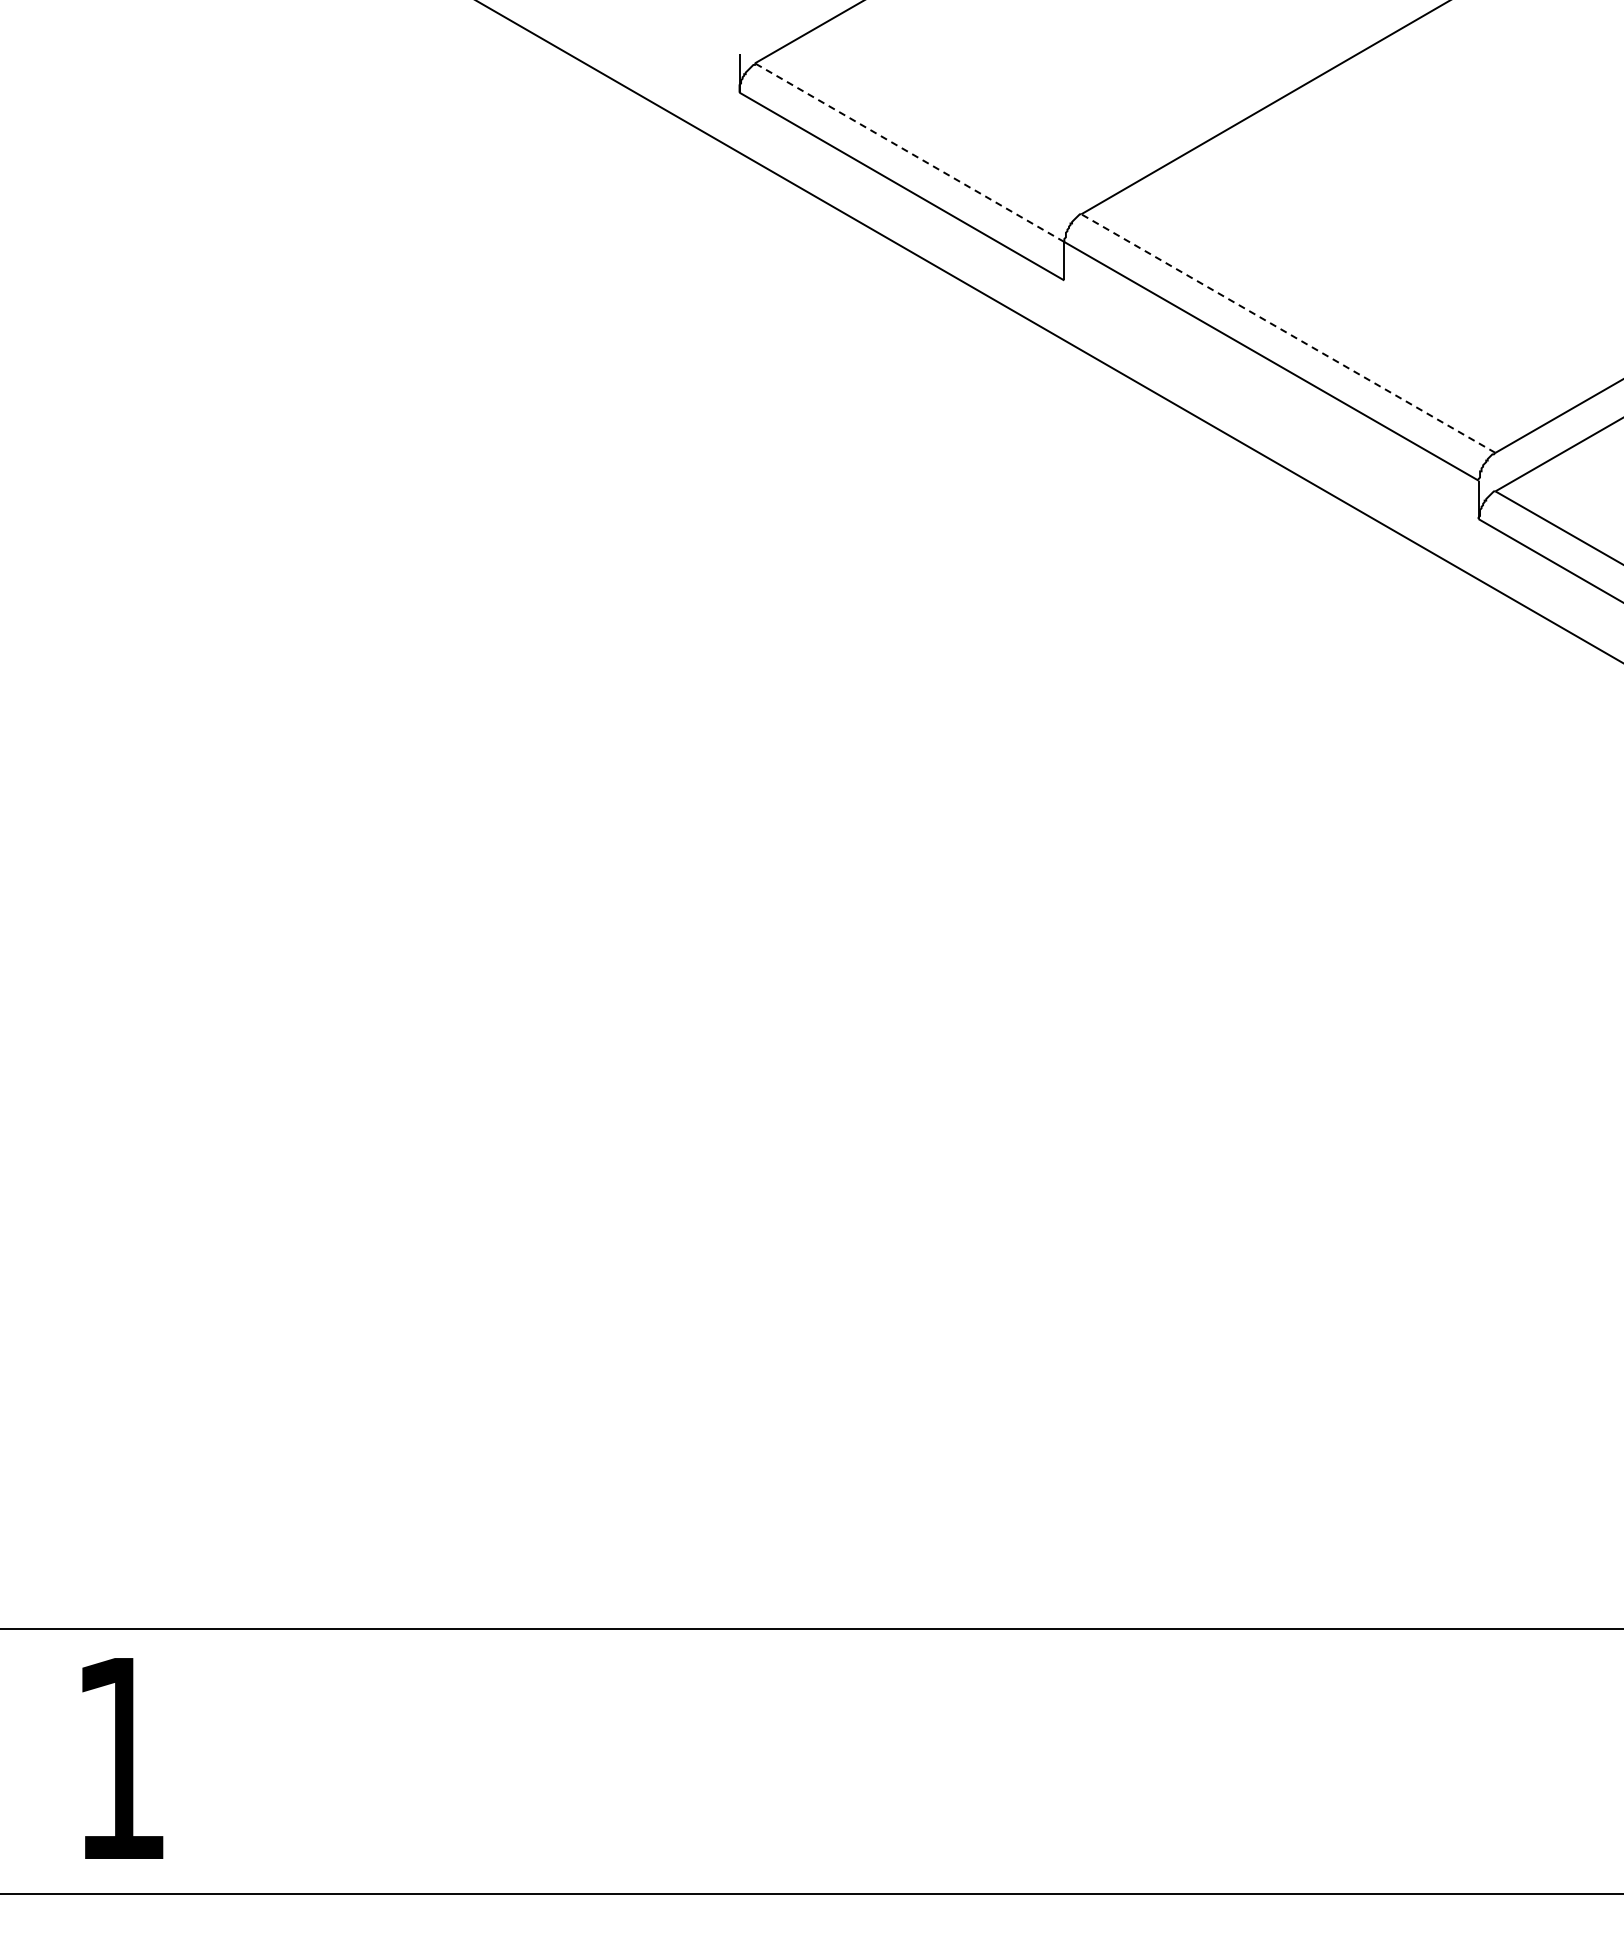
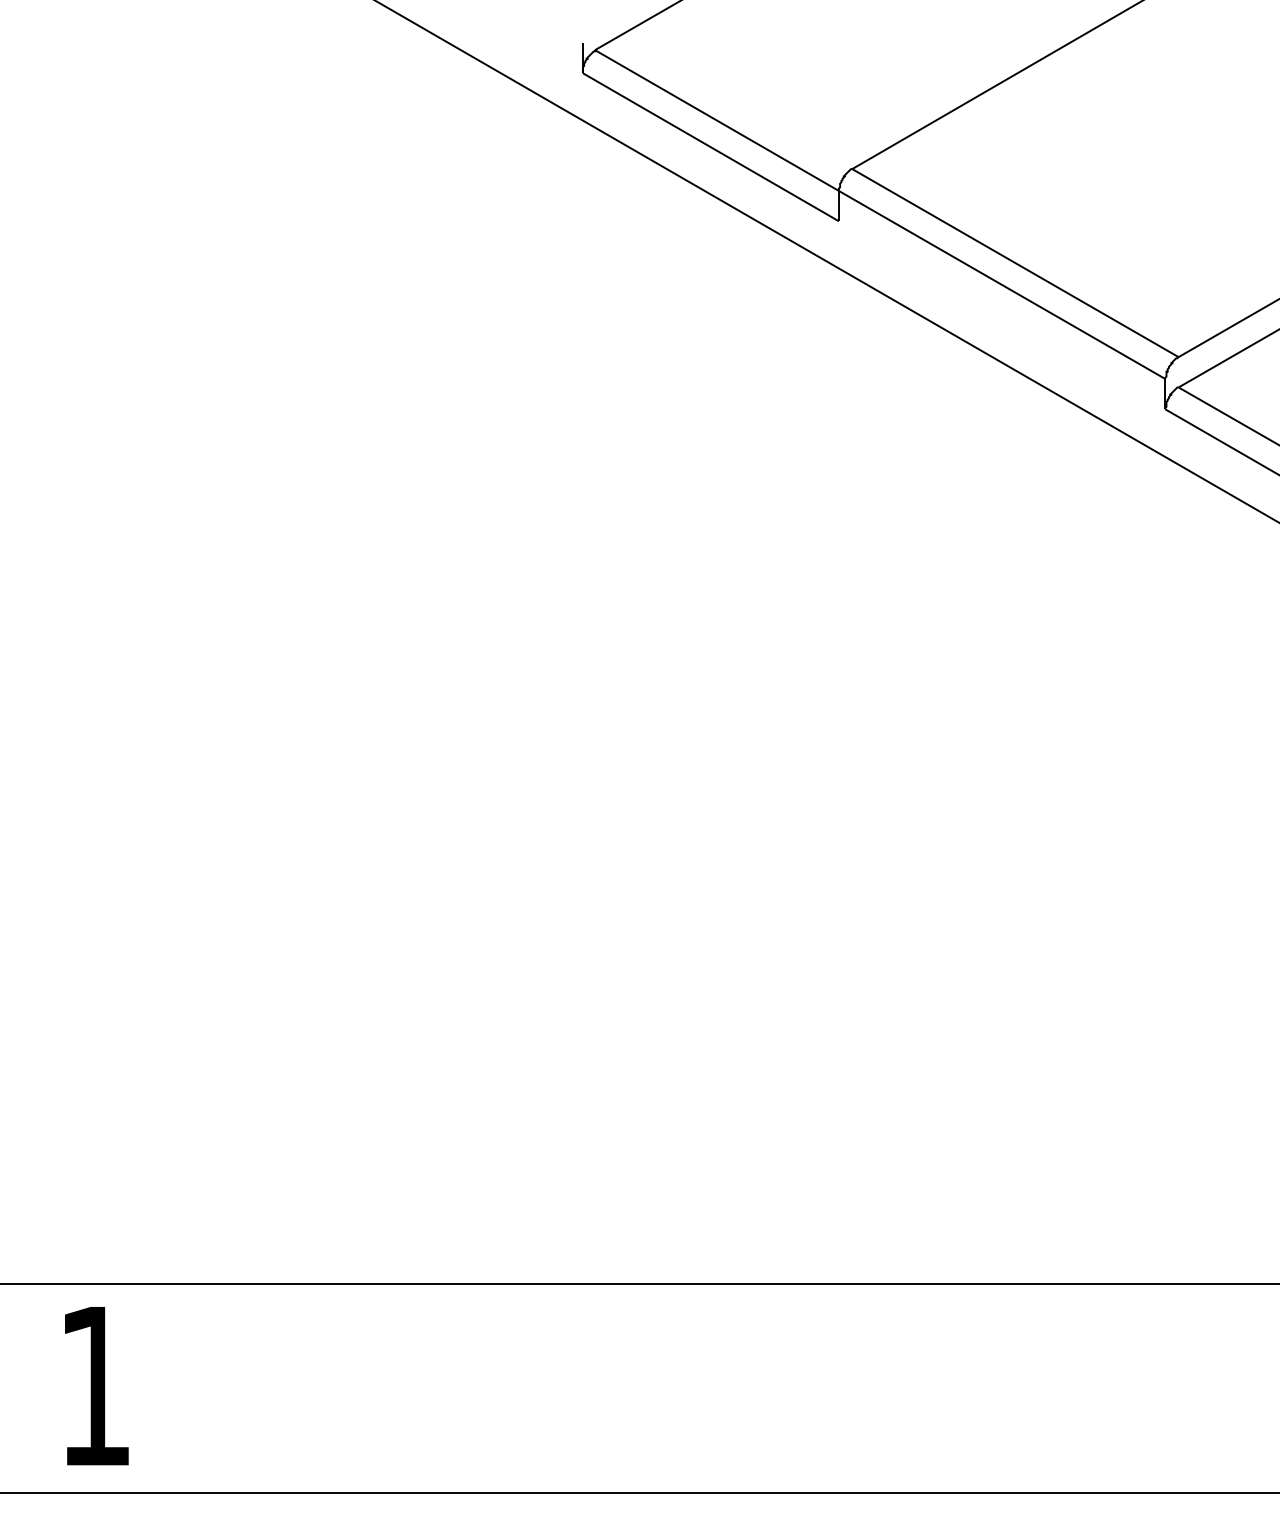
line: (909, 152) -> (716, 120), dashed -> solid
line: (1288, 333) -> (1015, 263), dashed -> solid

